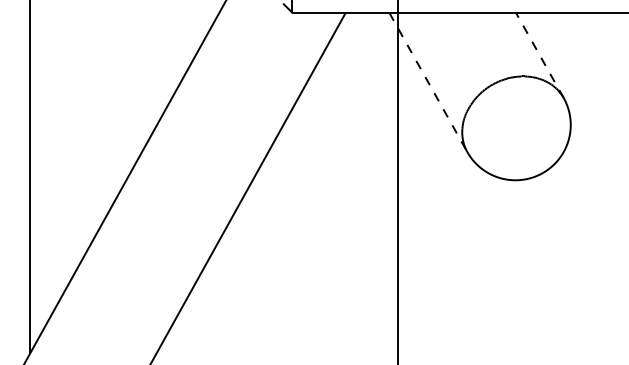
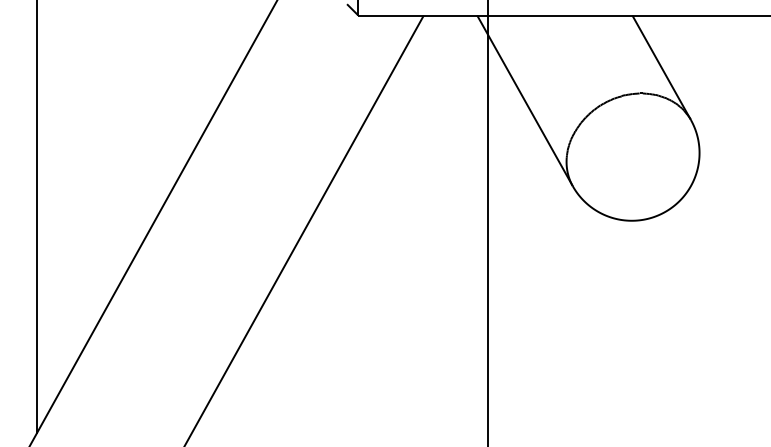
line: (539, 55) -> (661, 67), dashed -> solid
line: (428, 82) -> (525, 100), dashed -> solid

